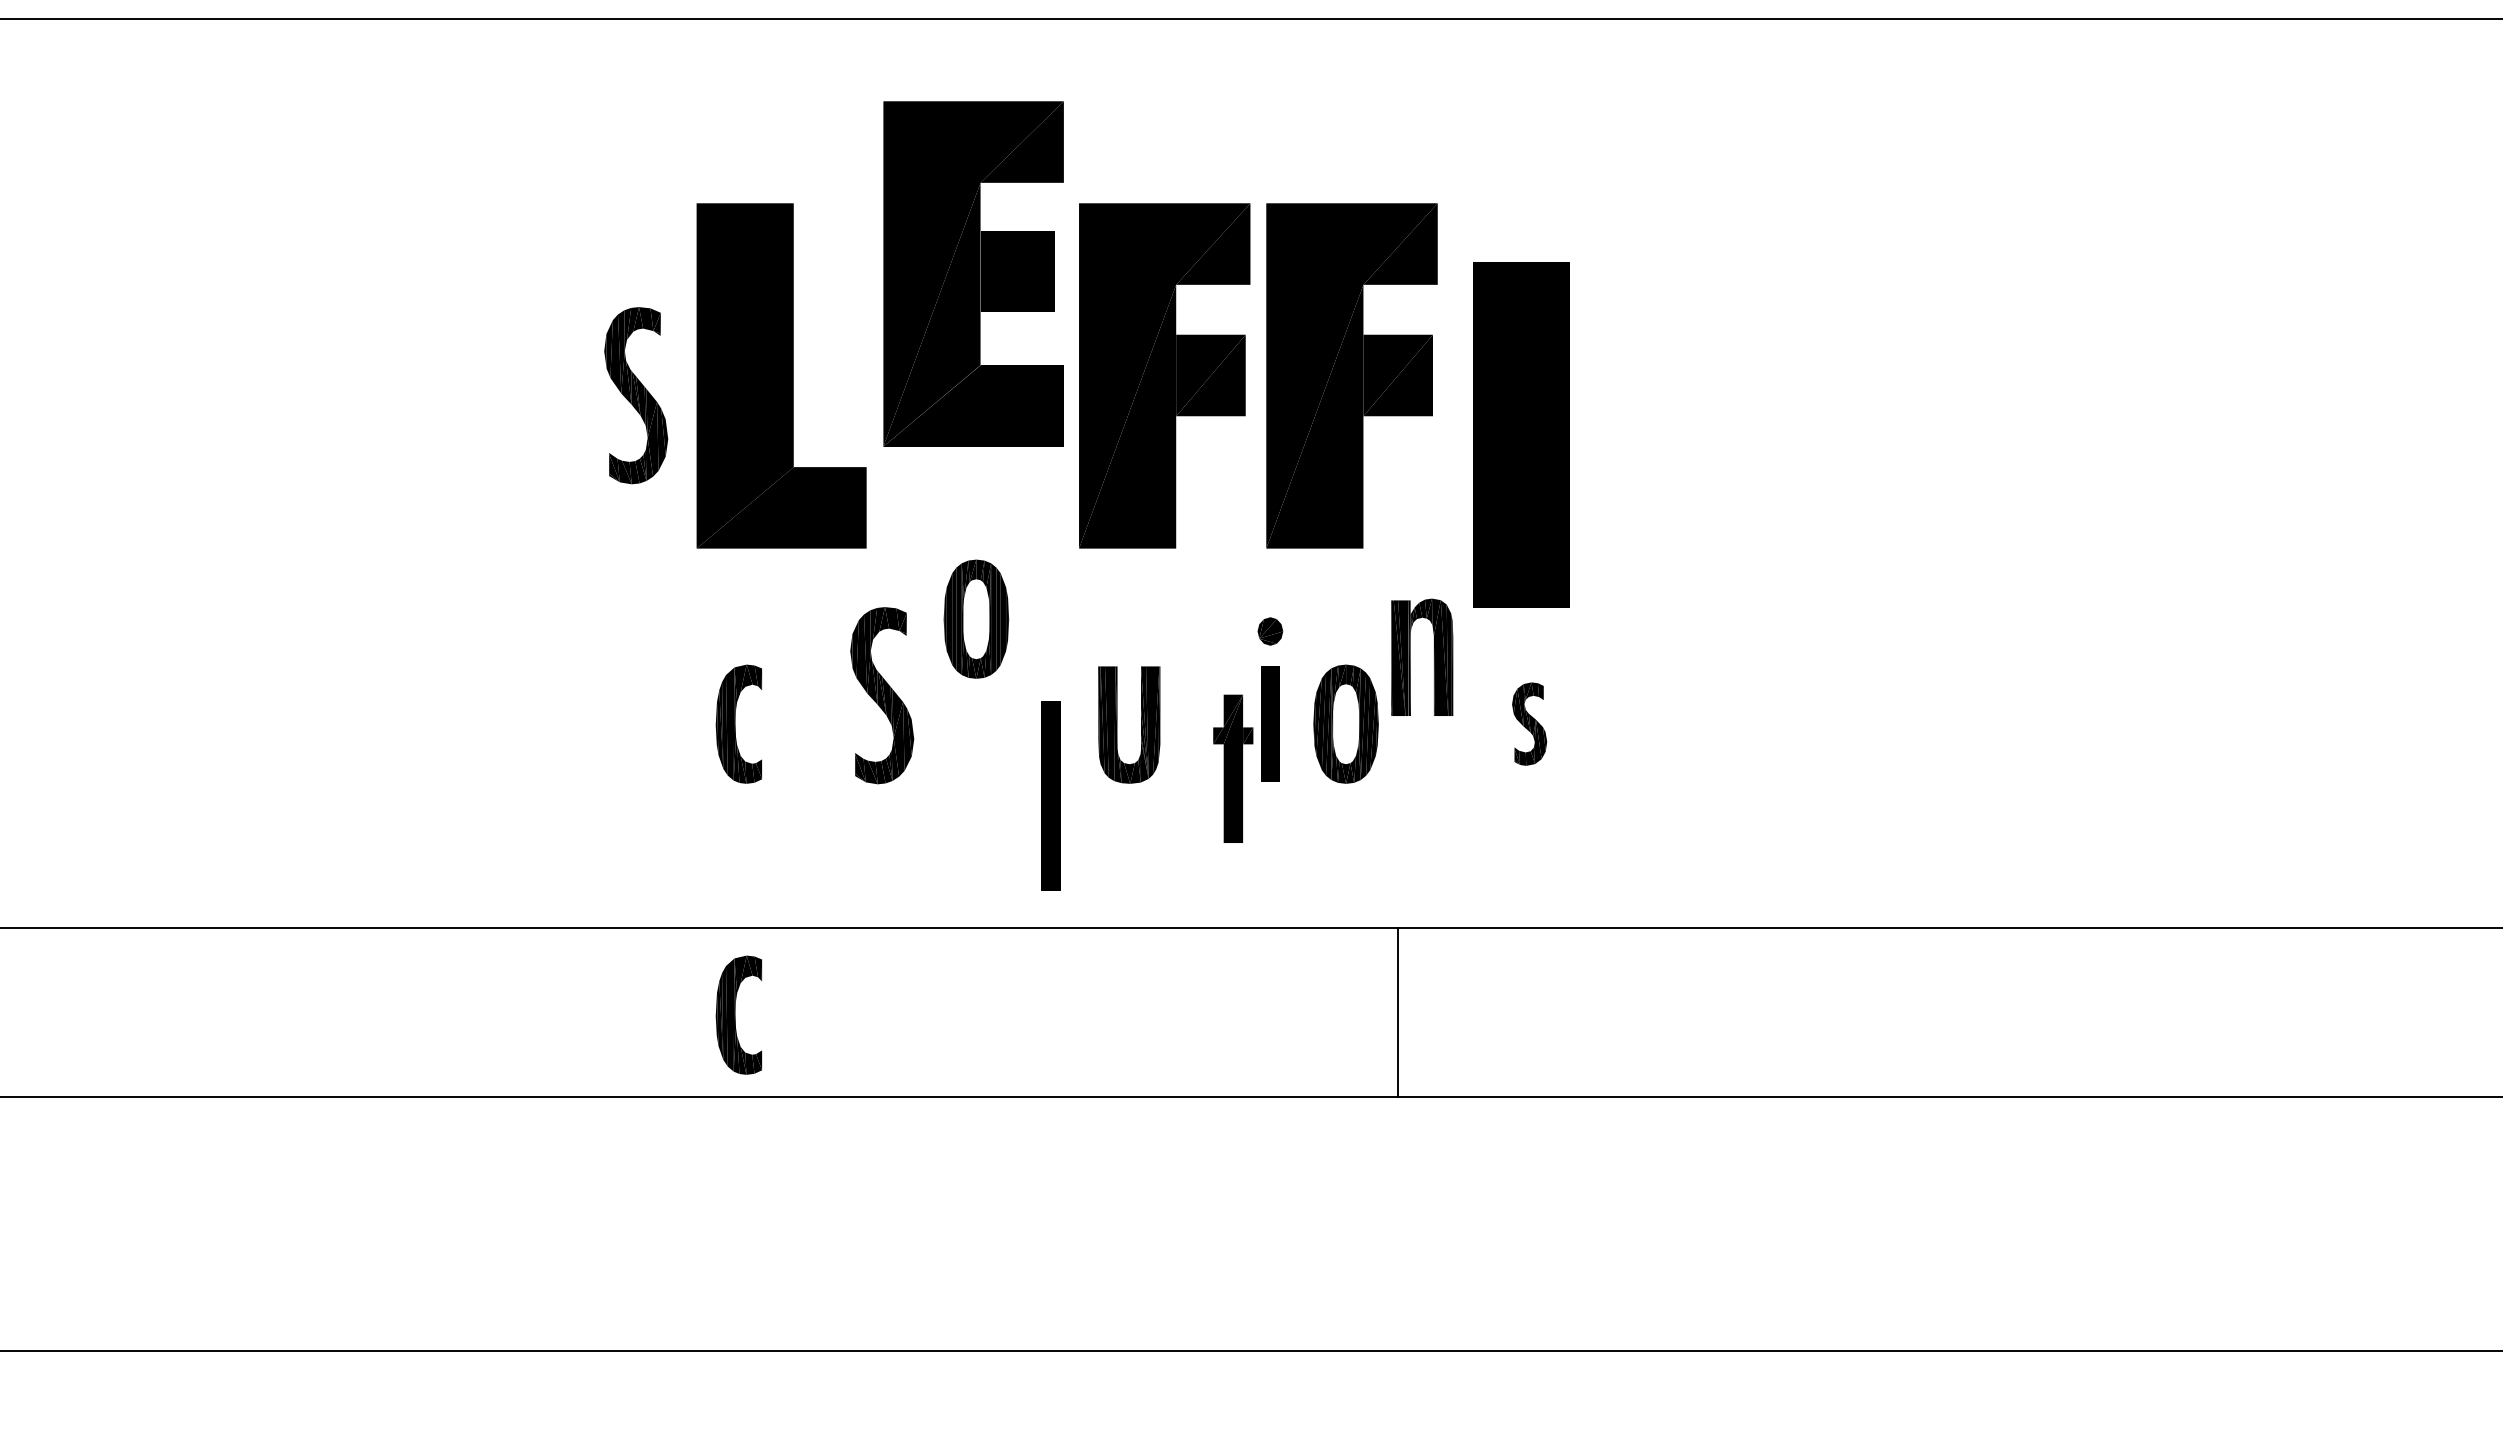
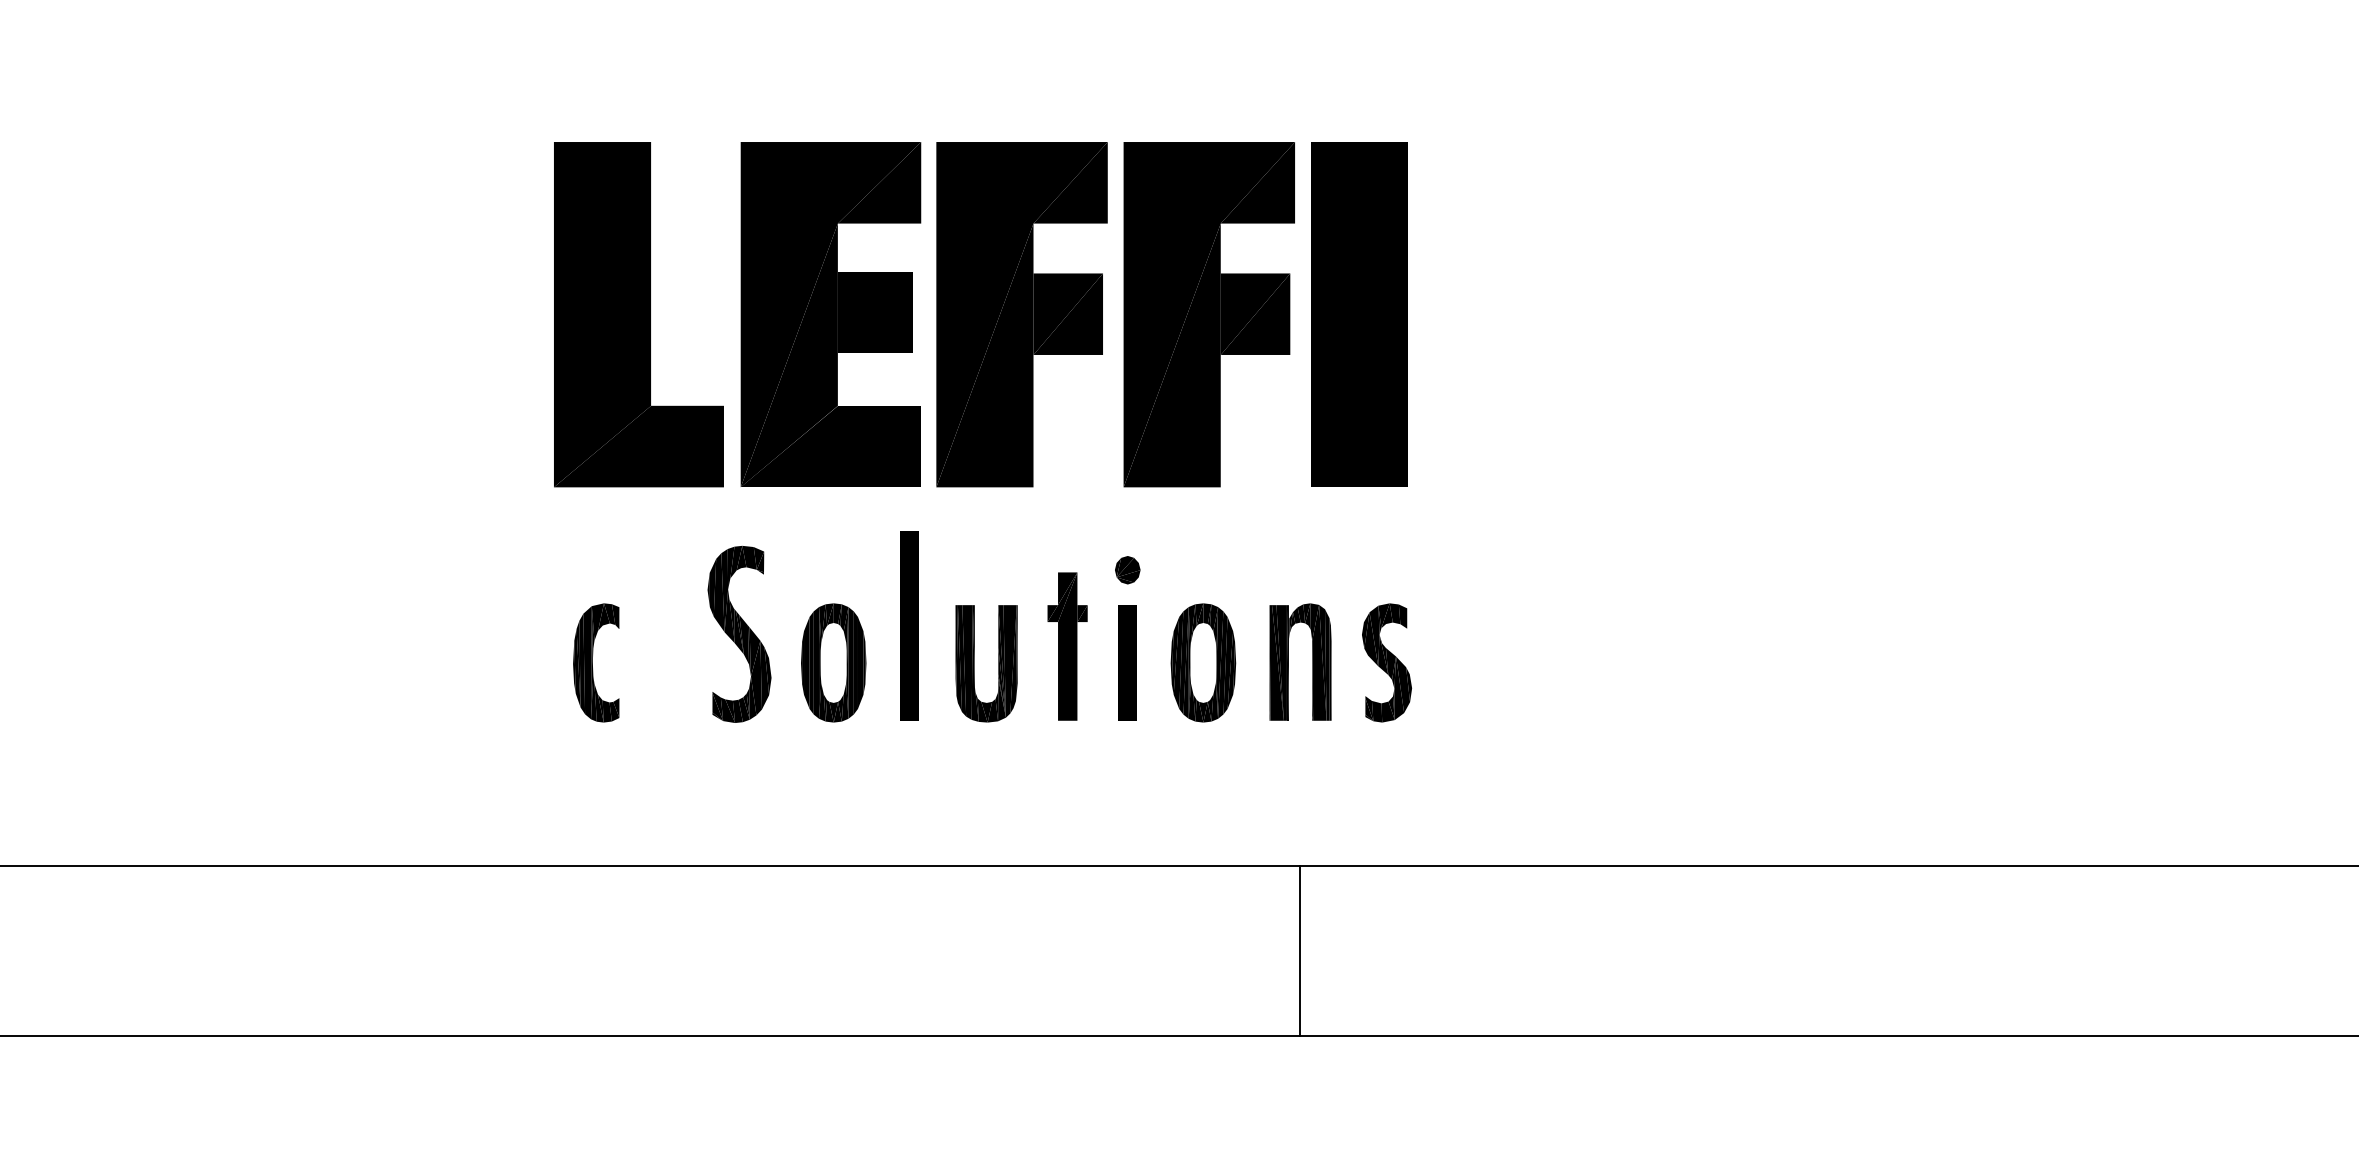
part: (973, 273) -> (830, 314), moved
part: (636, 395) -> (493, 334), removed
part: (1521, 434) -> (1359, 314), moved
part: (976, 618) -> (833, 662), moved
part: (1410, 656) -> (1288, 661), moved
part: (1529, 723) -> (1386, 662), size x1.43
part: (1233, 768) -> (1067, 646), moved
part: (1050, 795) -> (908, 625), moved
line: (1398, 1011) -> (1300, 950), moved
part: (738, 1014) -> (595, 953), removed

